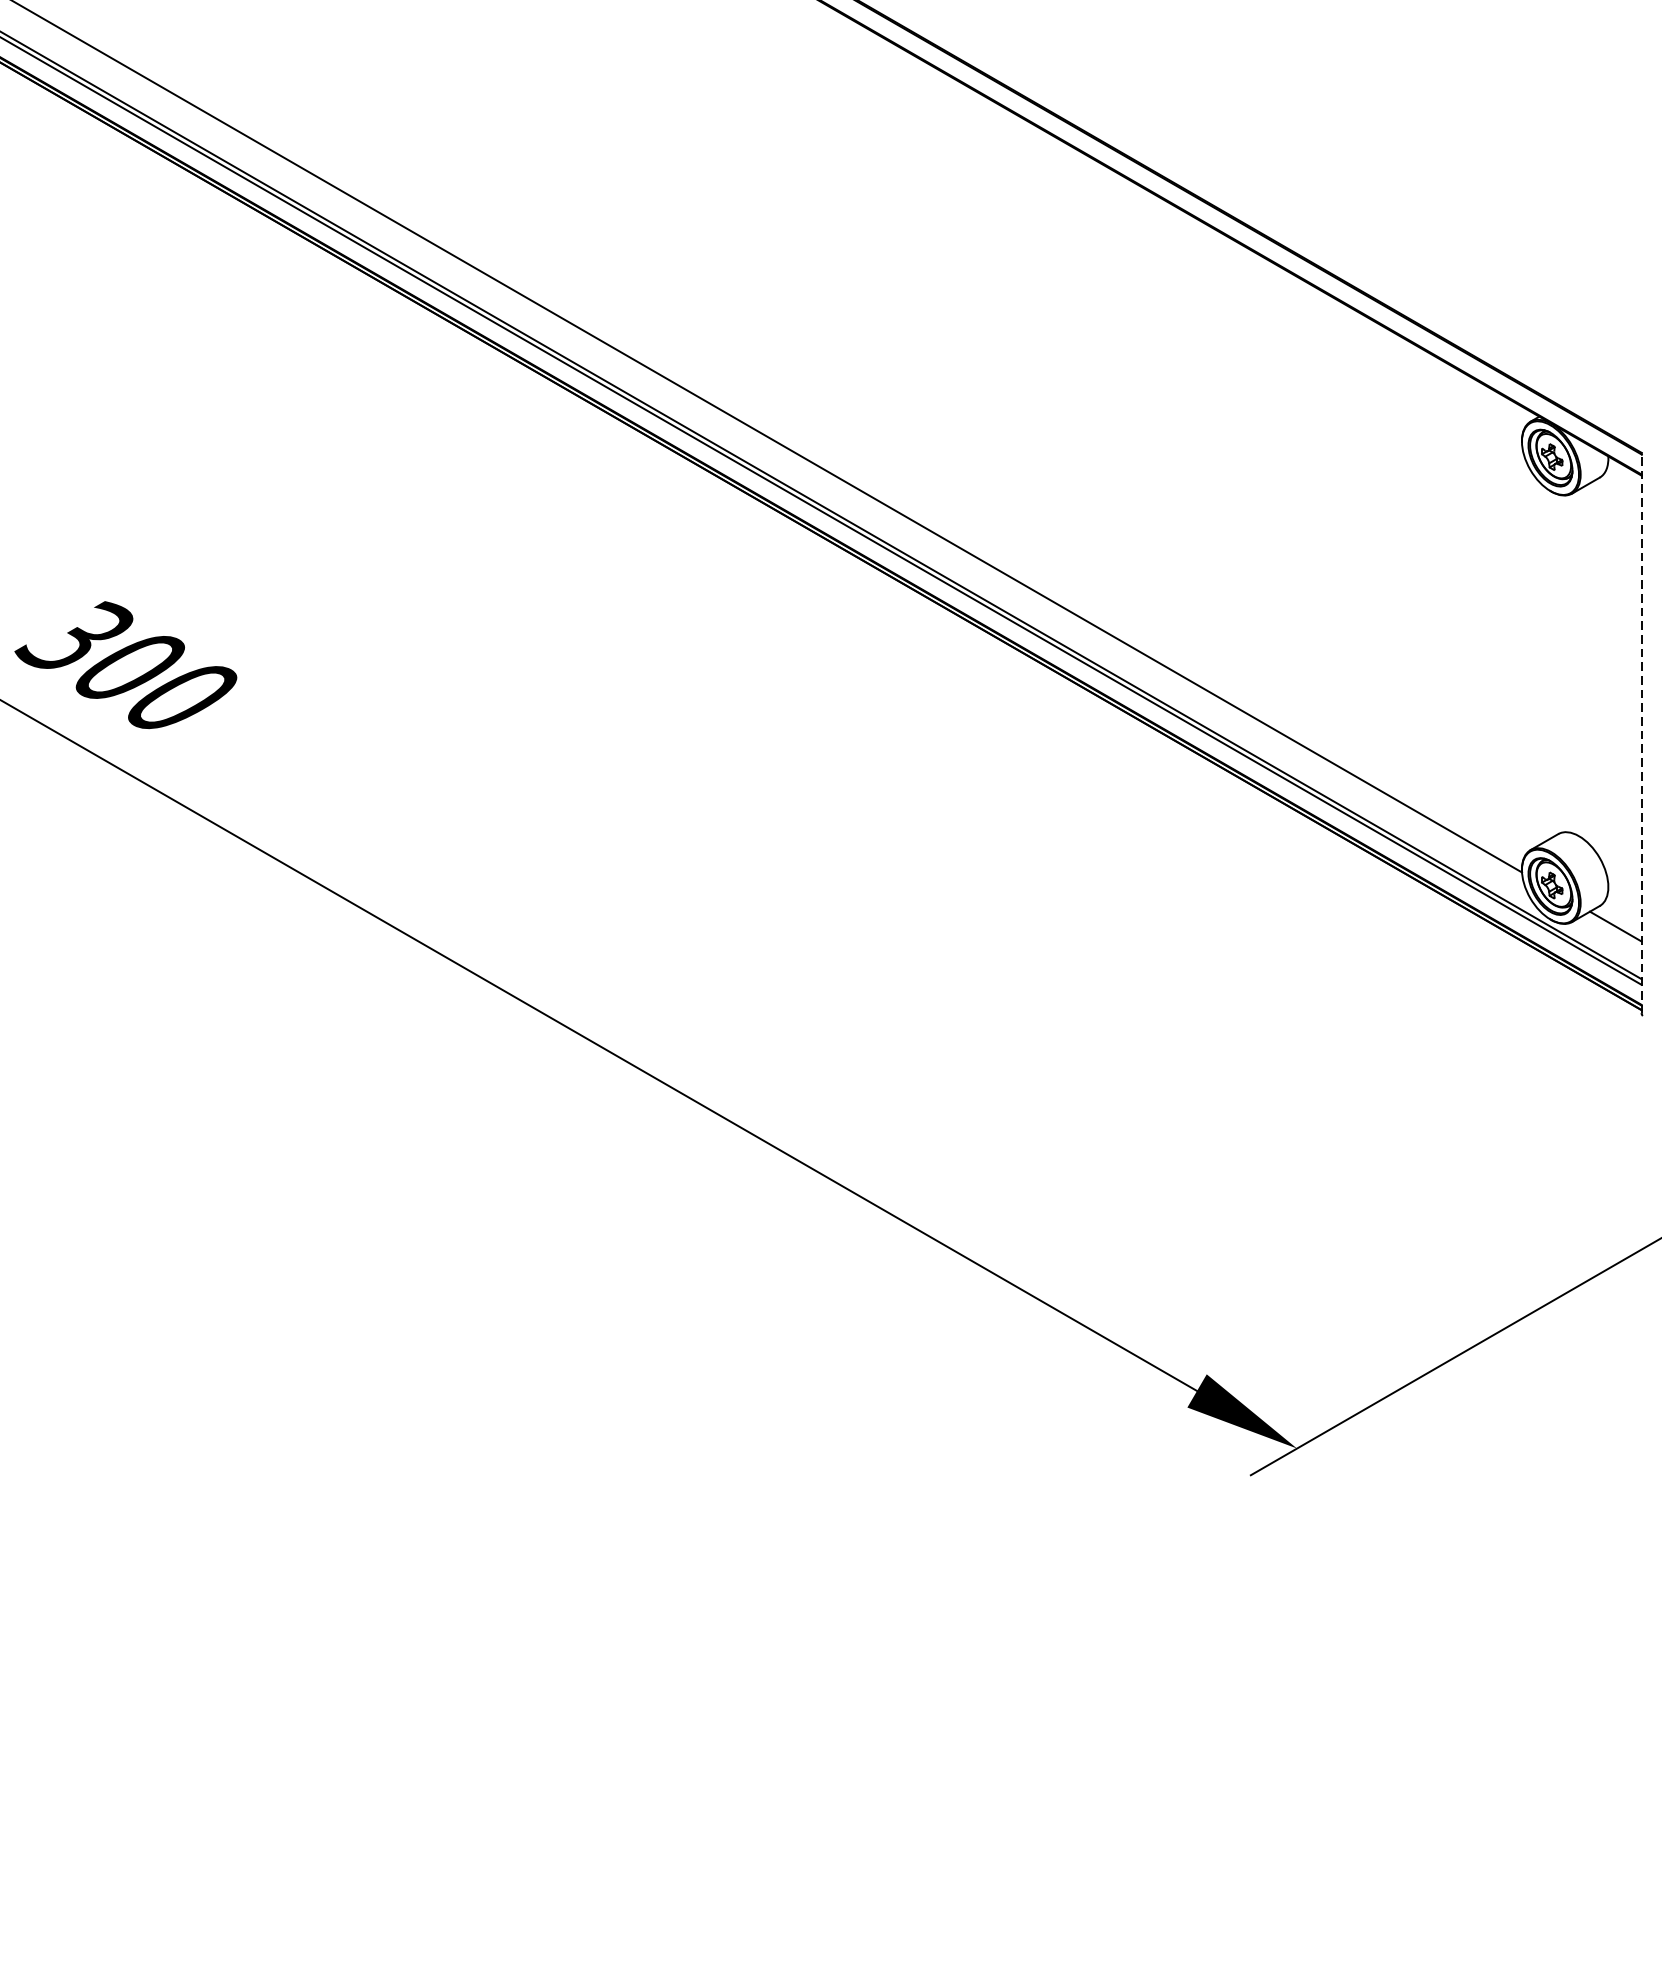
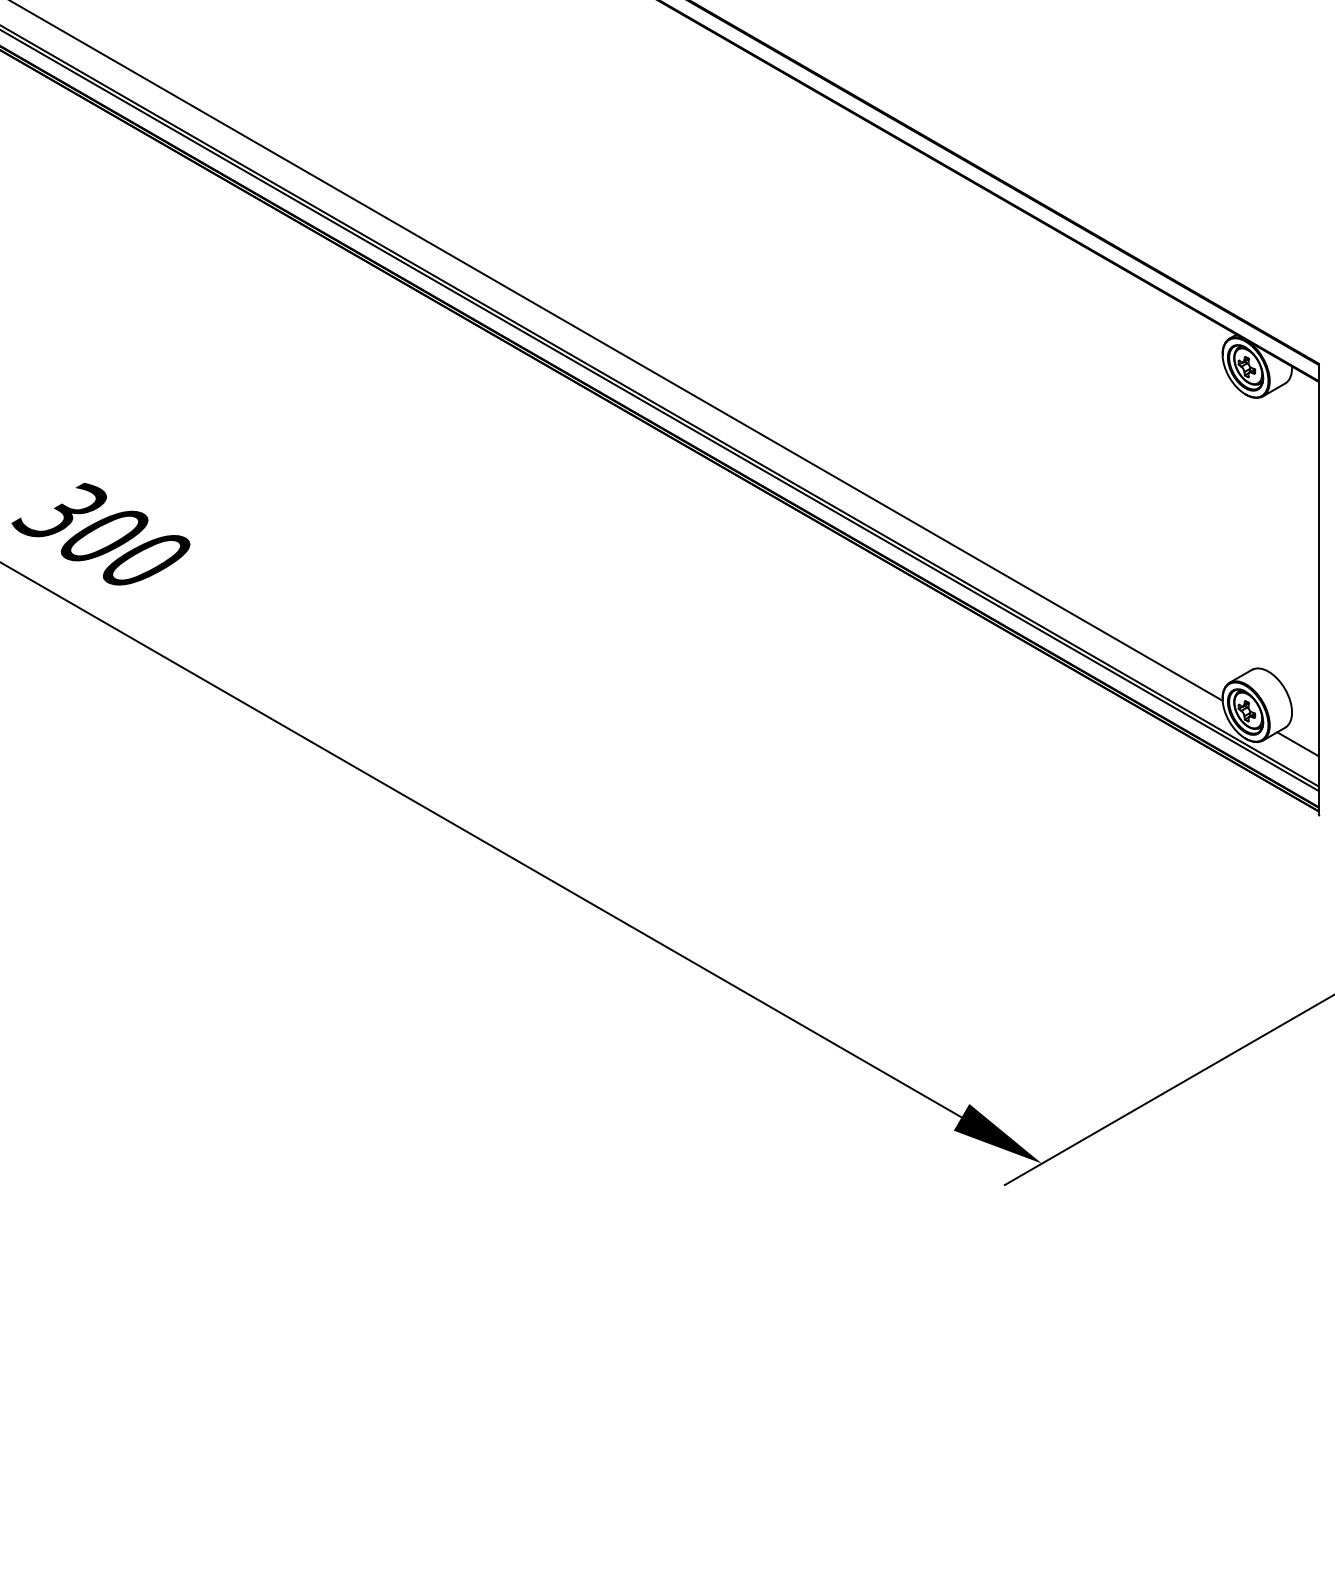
line: (1641, 733) -> (1318, 589), dashed -> solid

